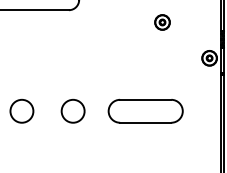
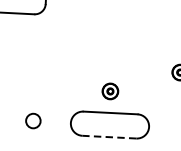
part: (162, 22) -> (110, 91), moved
circle: (72, 110) -> (32, 120), size x0.6
line: (145, 122) -> (109, 136), solid -> dashed

